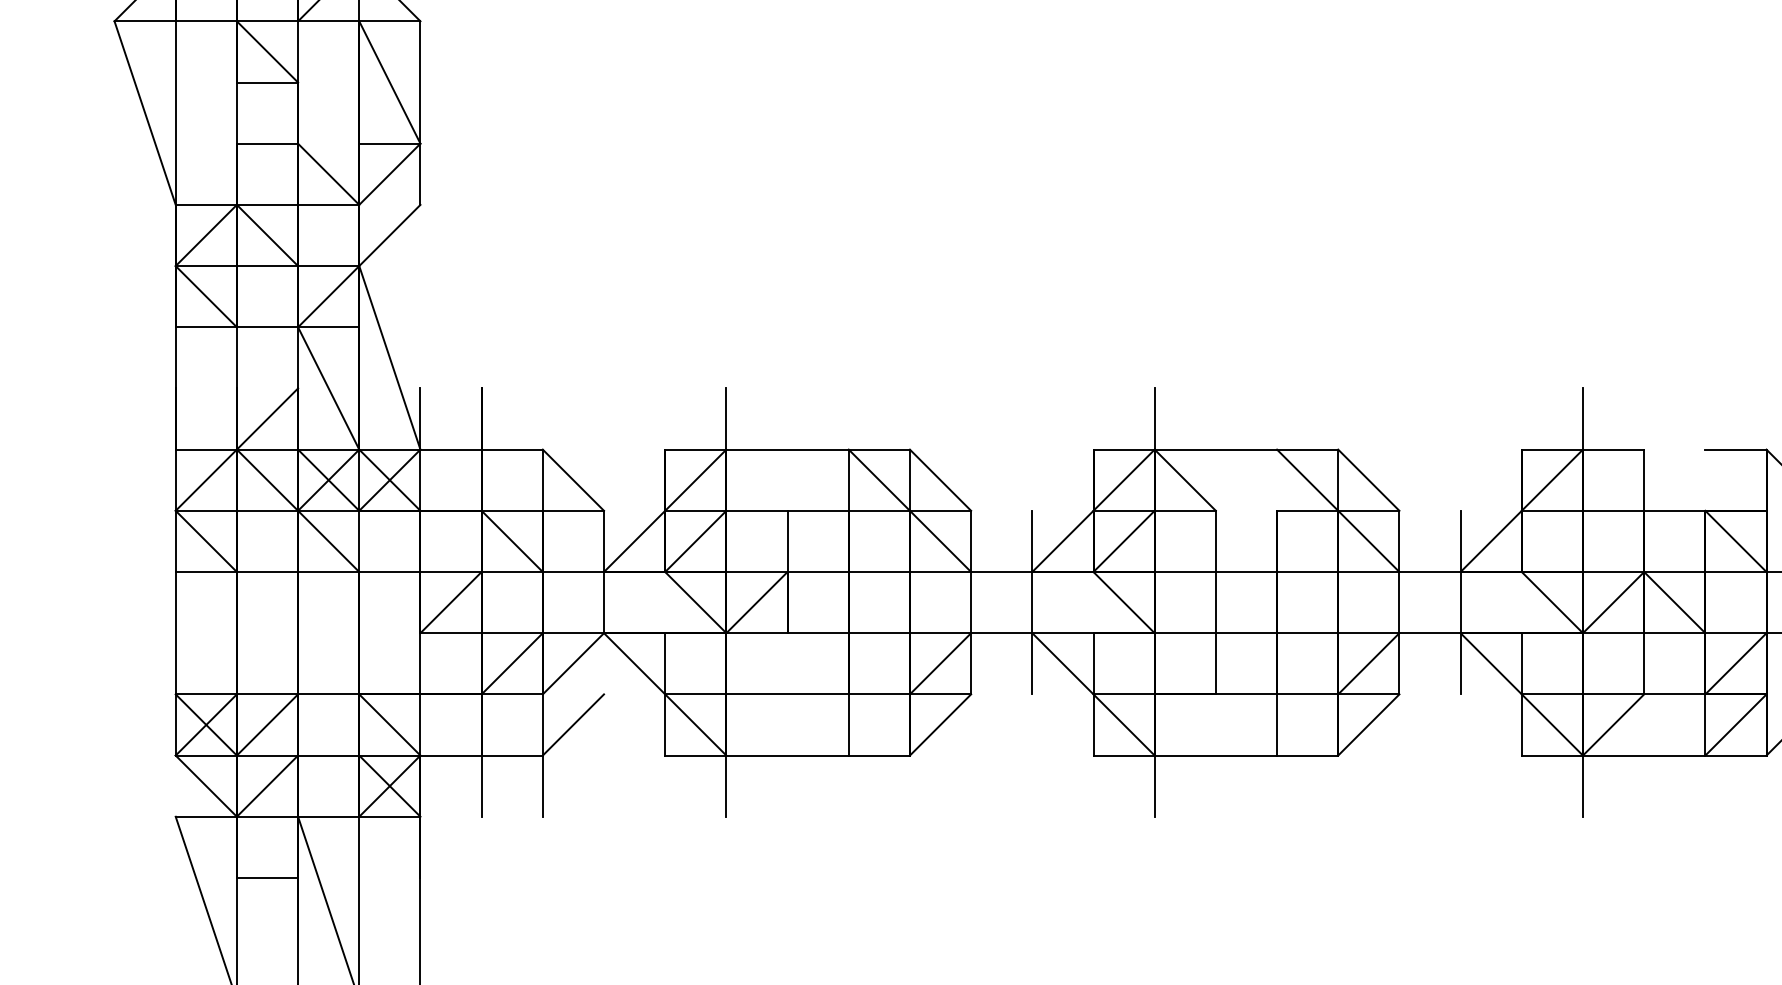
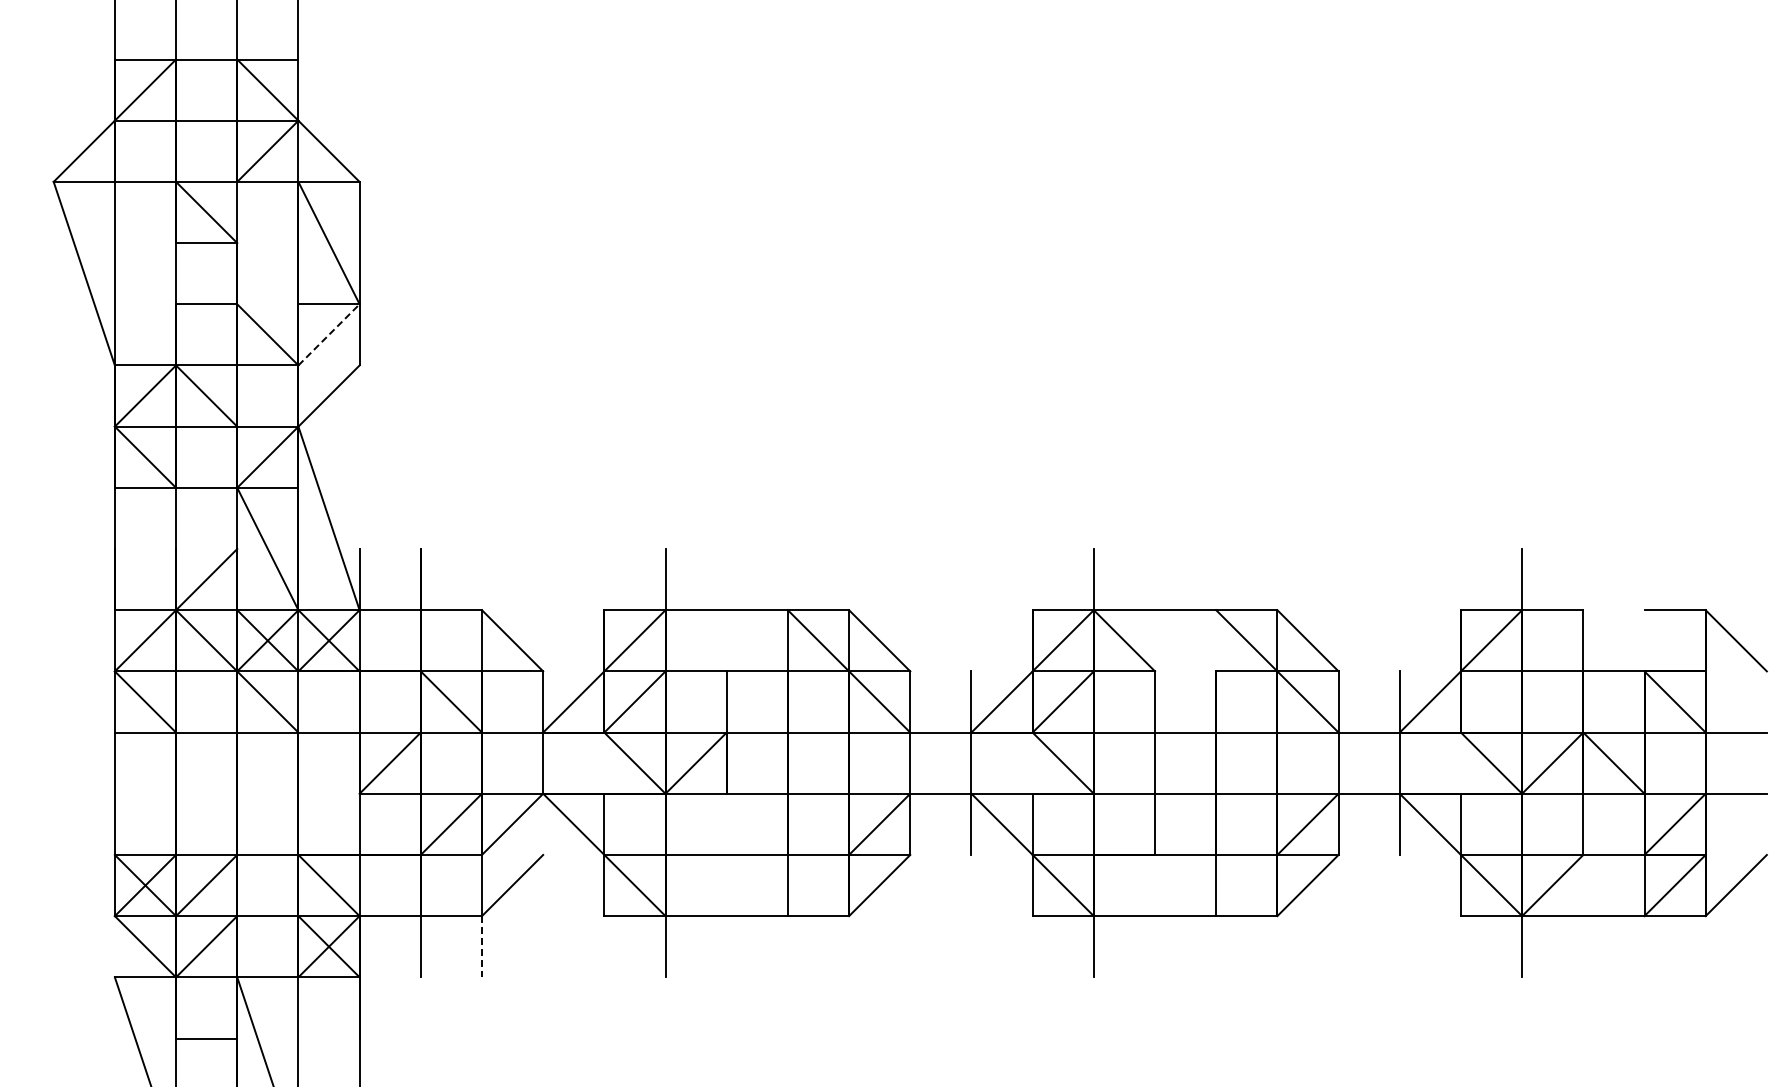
line: (390, 173) -> (329, 334), solid -> dashed
line: (542, 785) -> (481, 946), solid -> dashed

